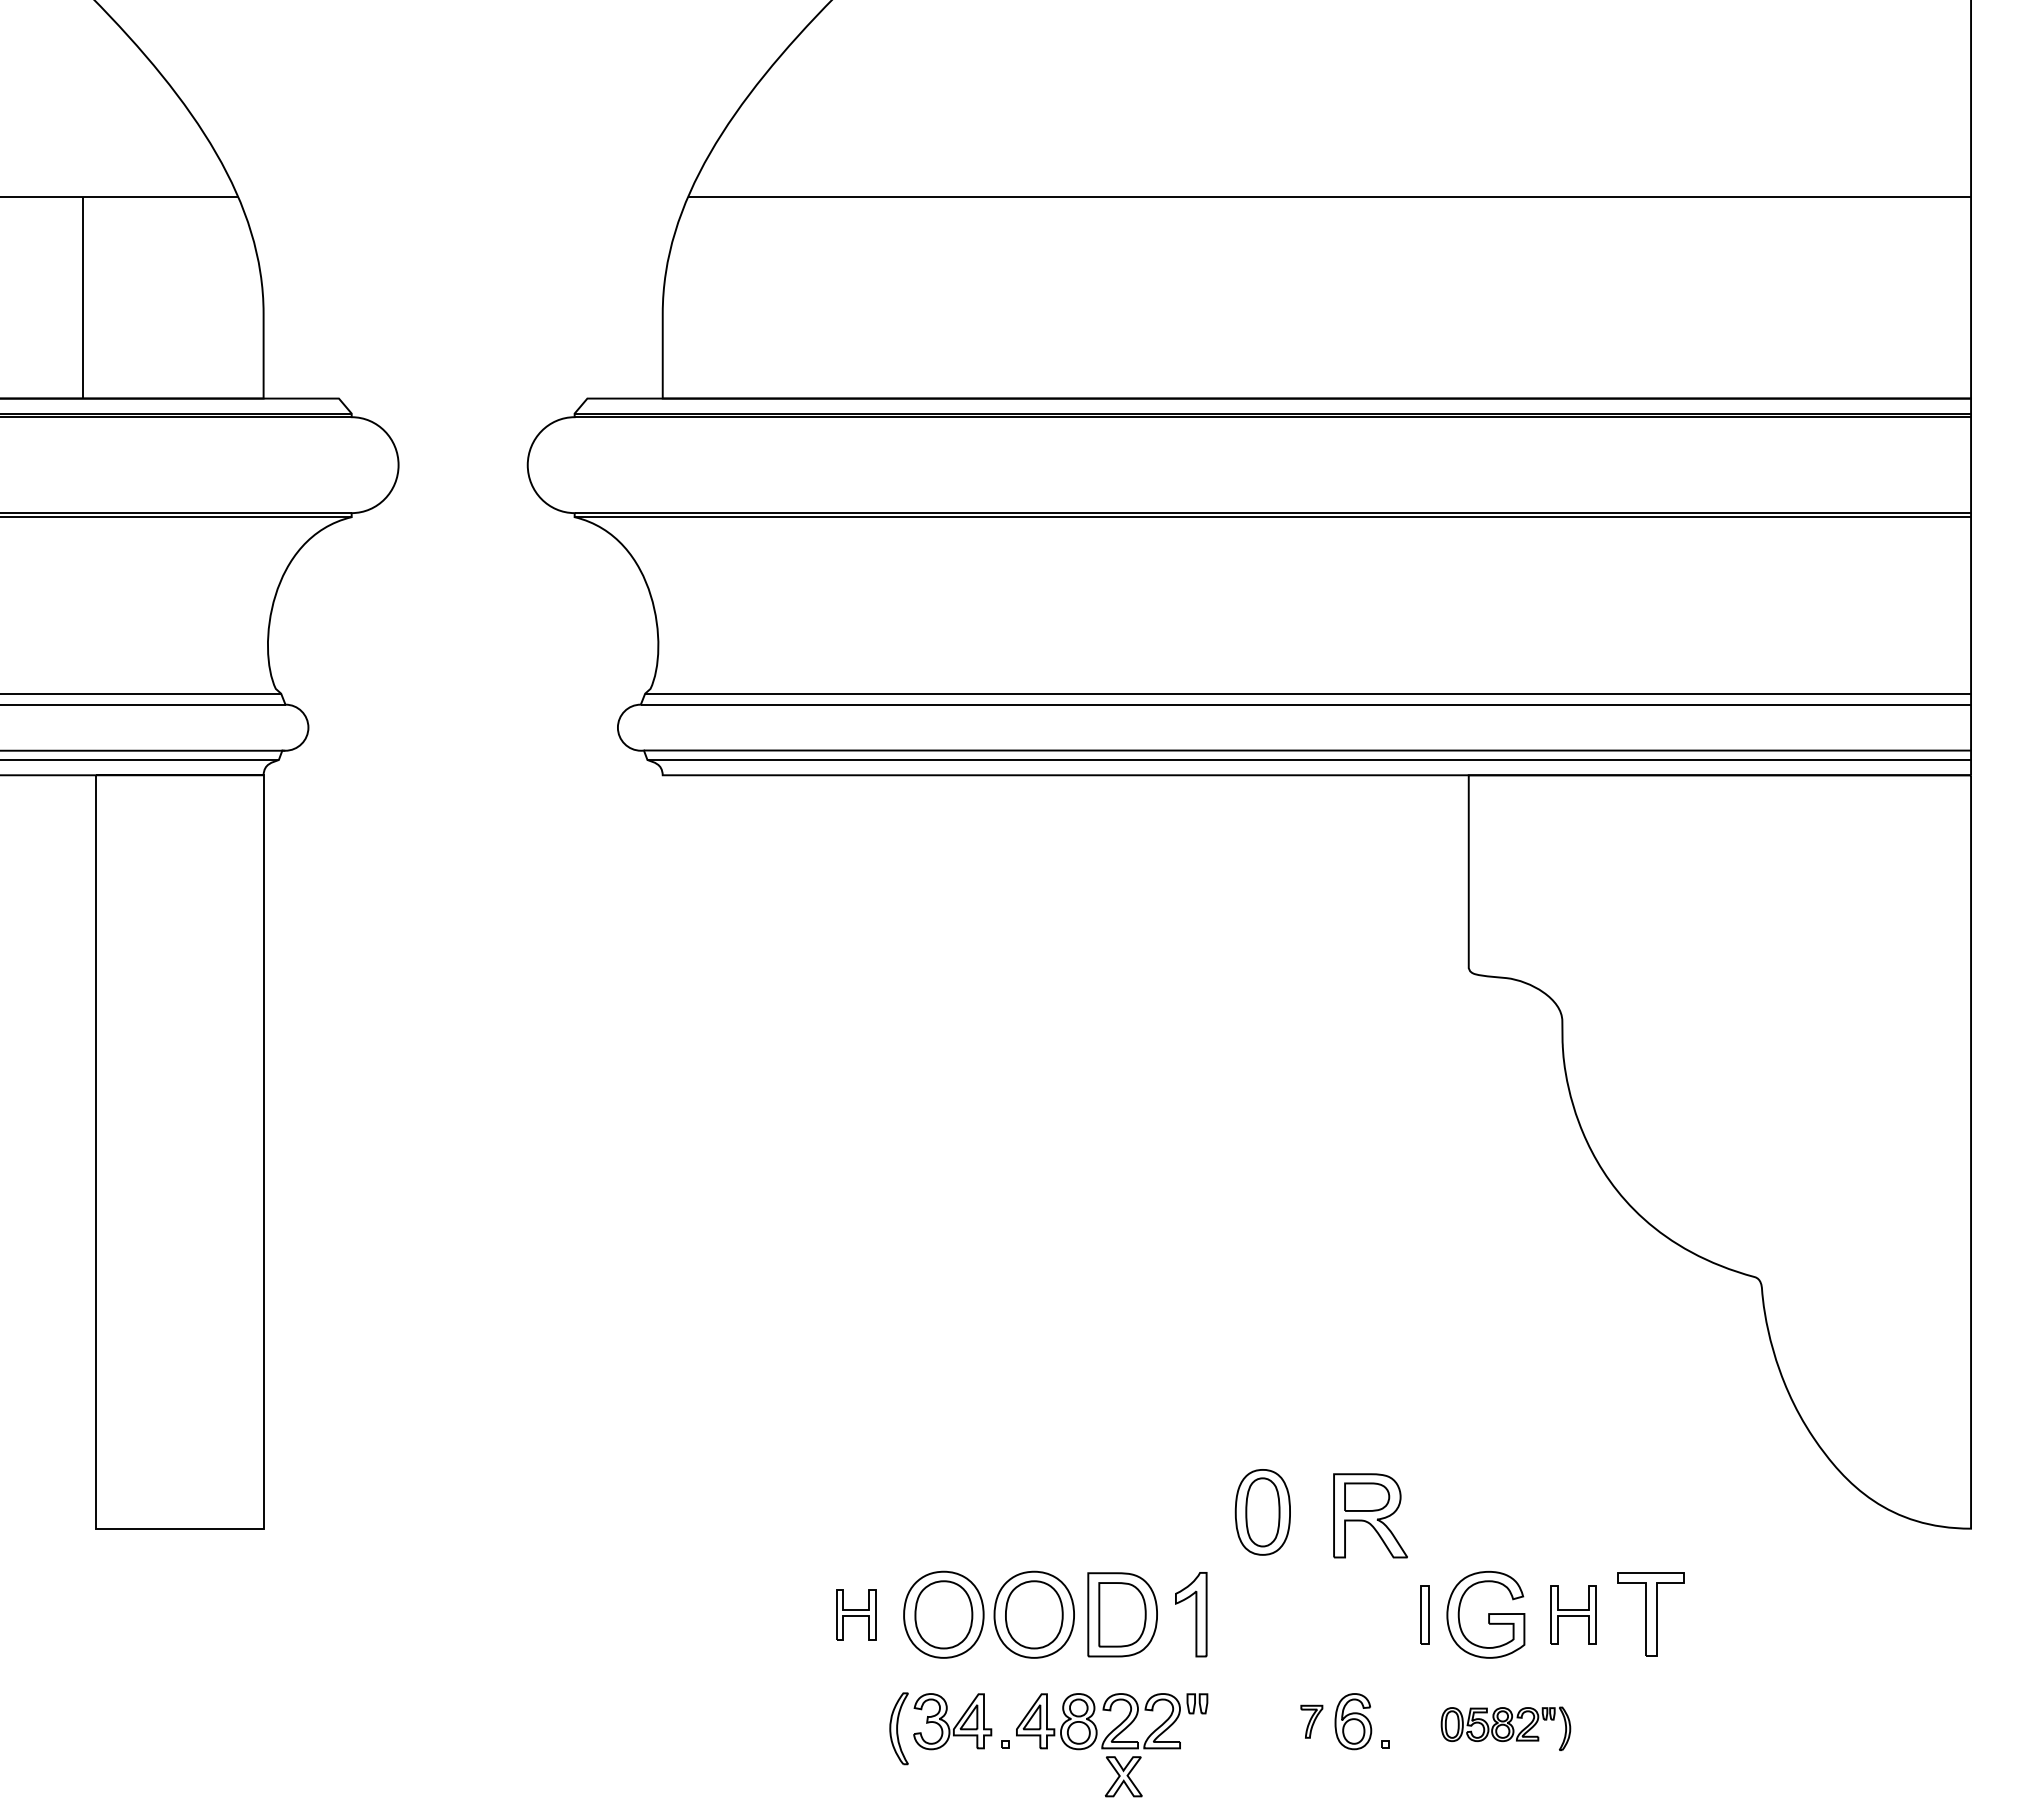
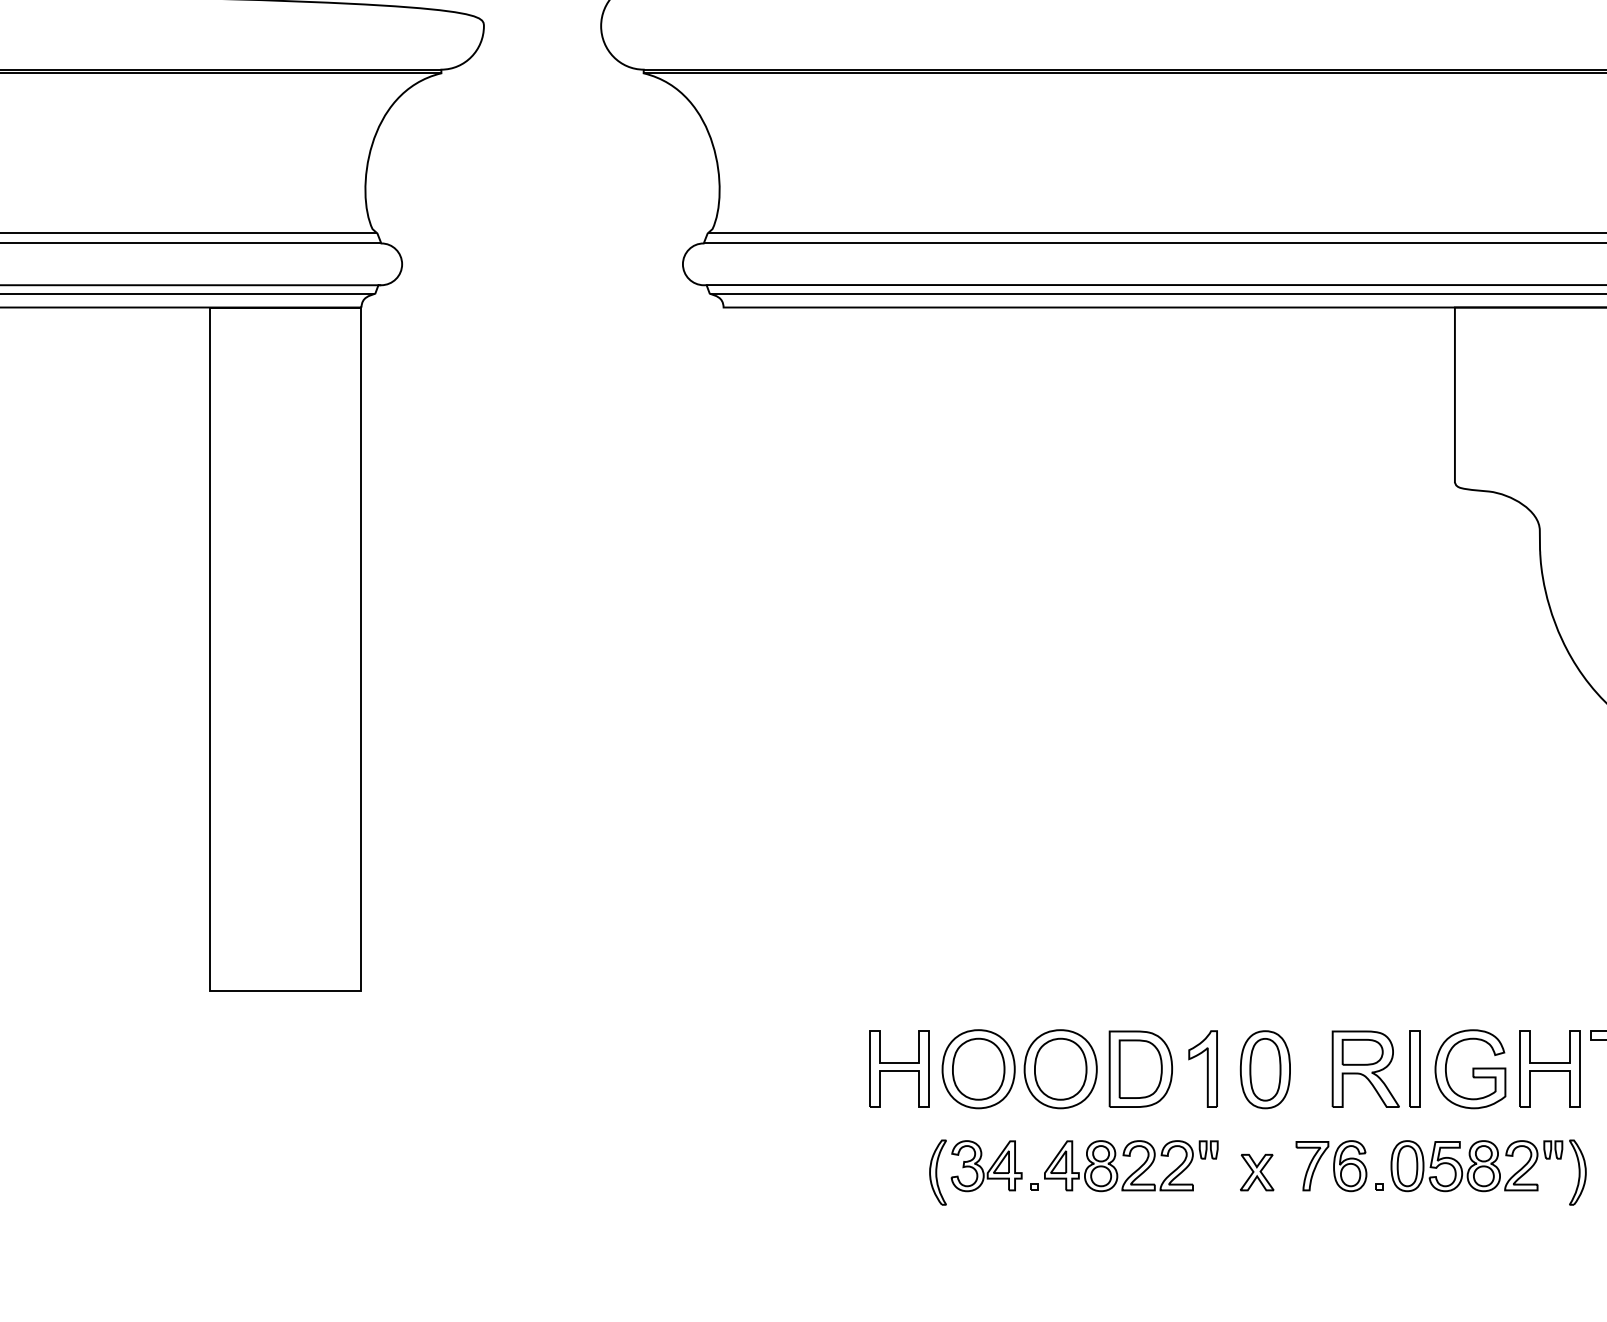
part: (1262, 1512) -> (1265, 1069), moved
part: (1370, 1515) -> (1365, 1068), moved
part: (856, 1614) -> (899, 1068), size x1.67
part: (1425, 1614) -> (1415, 1068), size x1.43
part: (1573, 1614) -> (1549, 1068), size x1.43
part: (1311, 1721) -> (1312, 1166), size x1.67
part: (1505, 1728) -> (1488, 1172), size x1.67
part: (1123, 1776) -> (1256, 1172), moved

